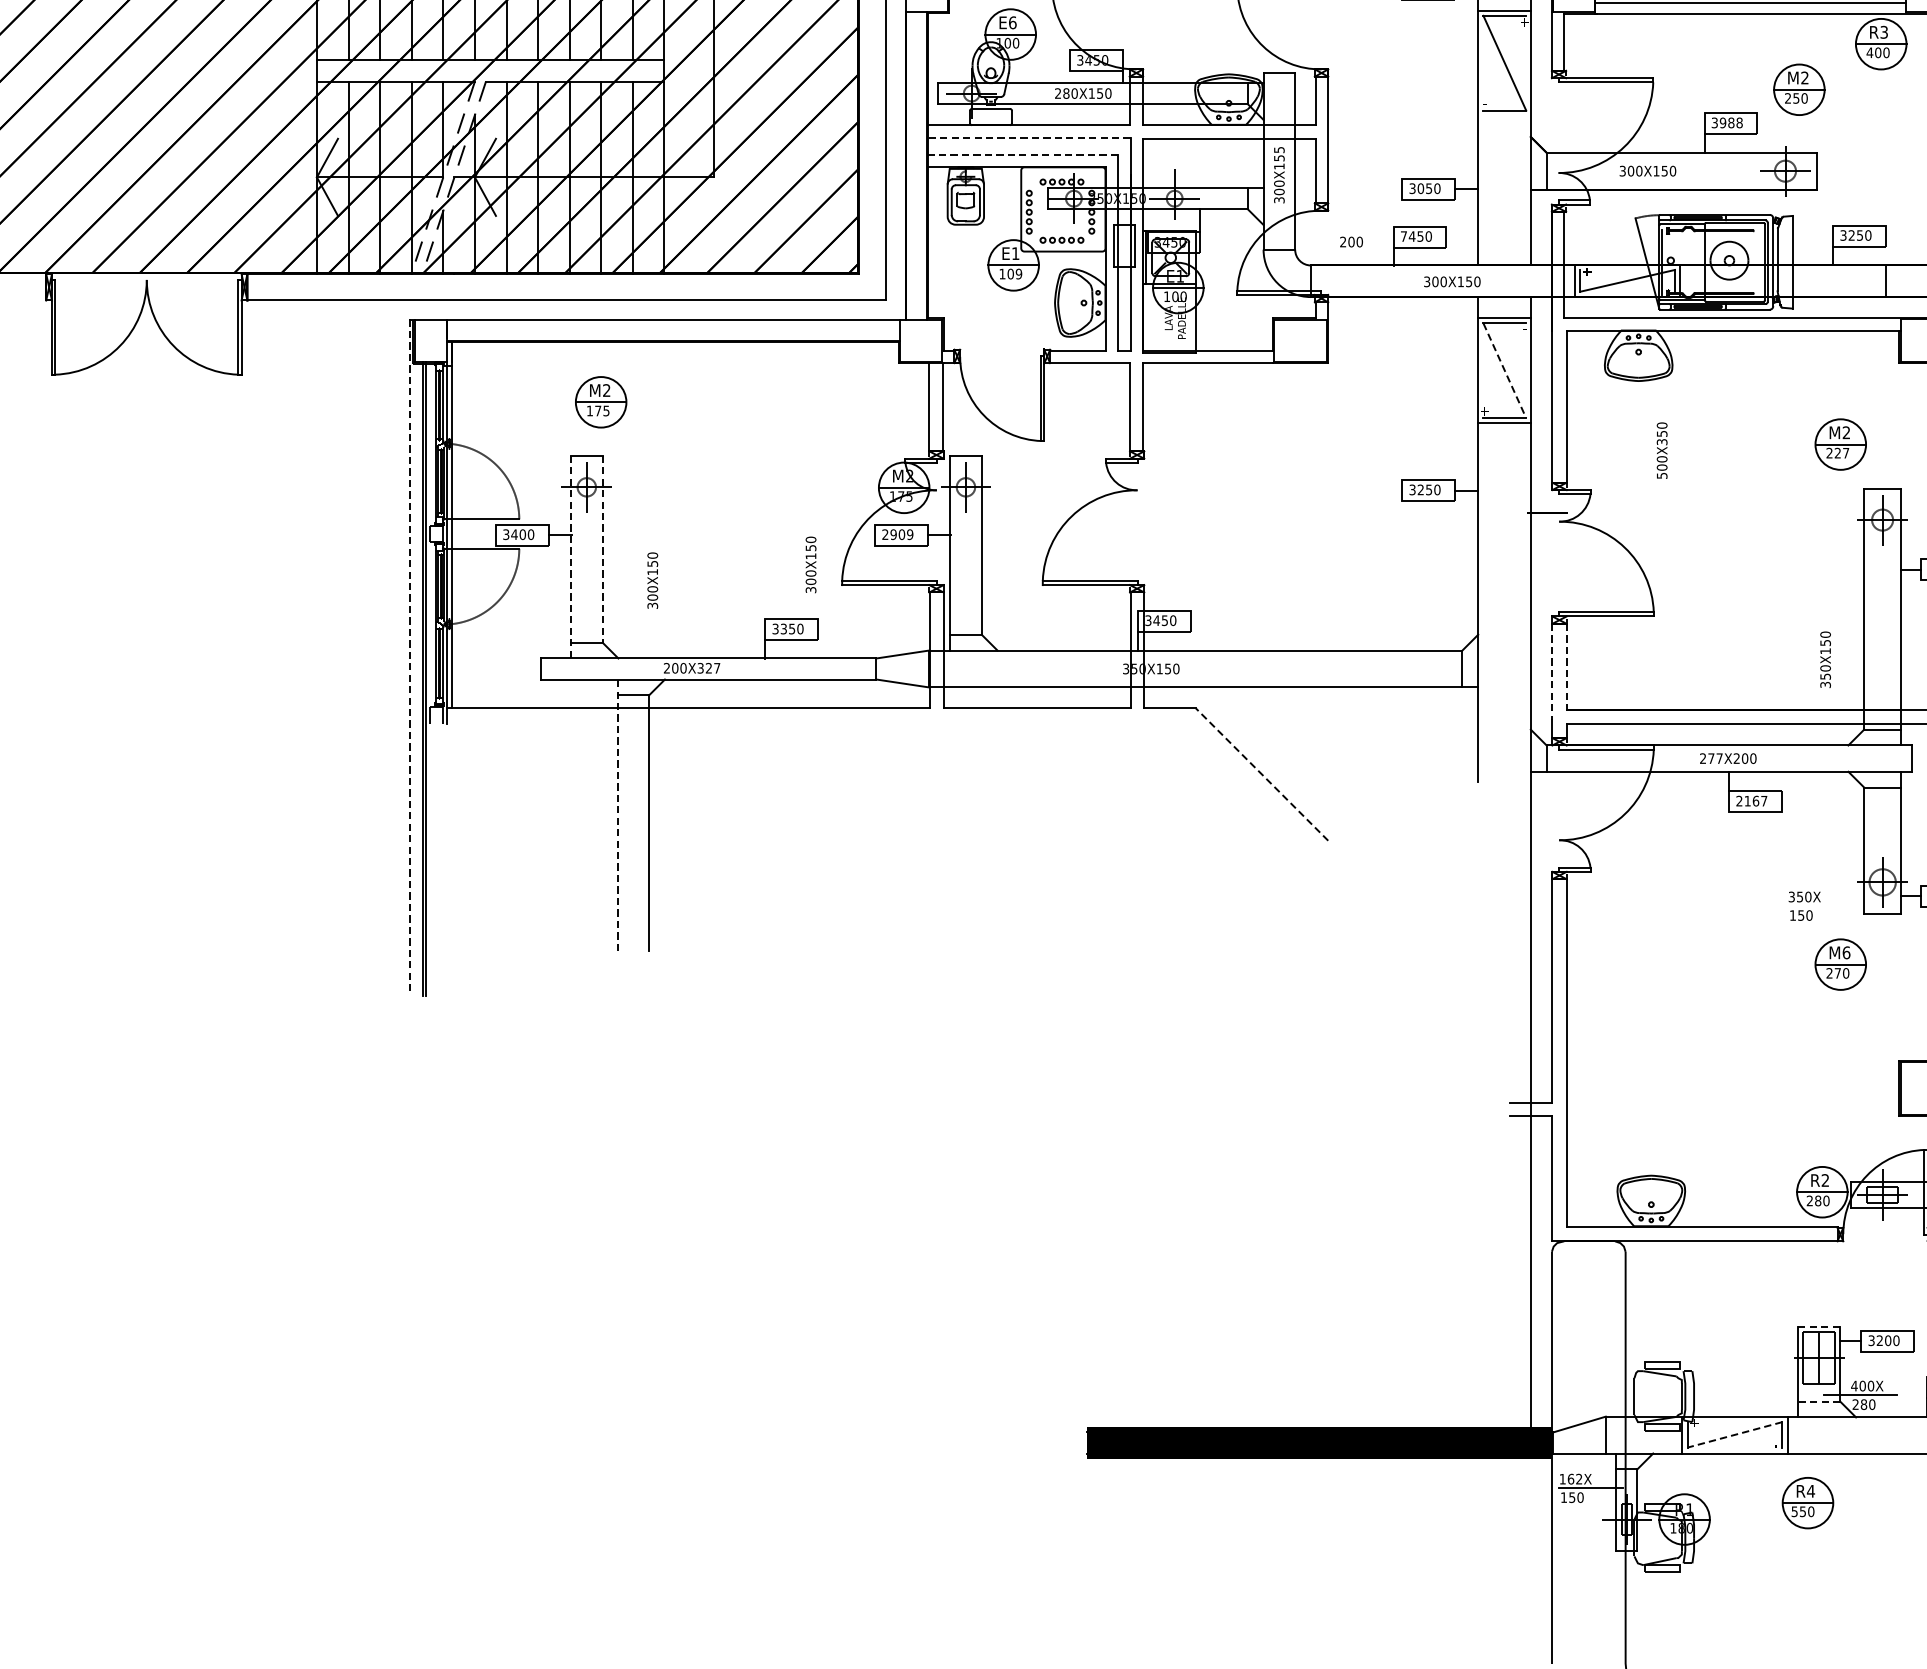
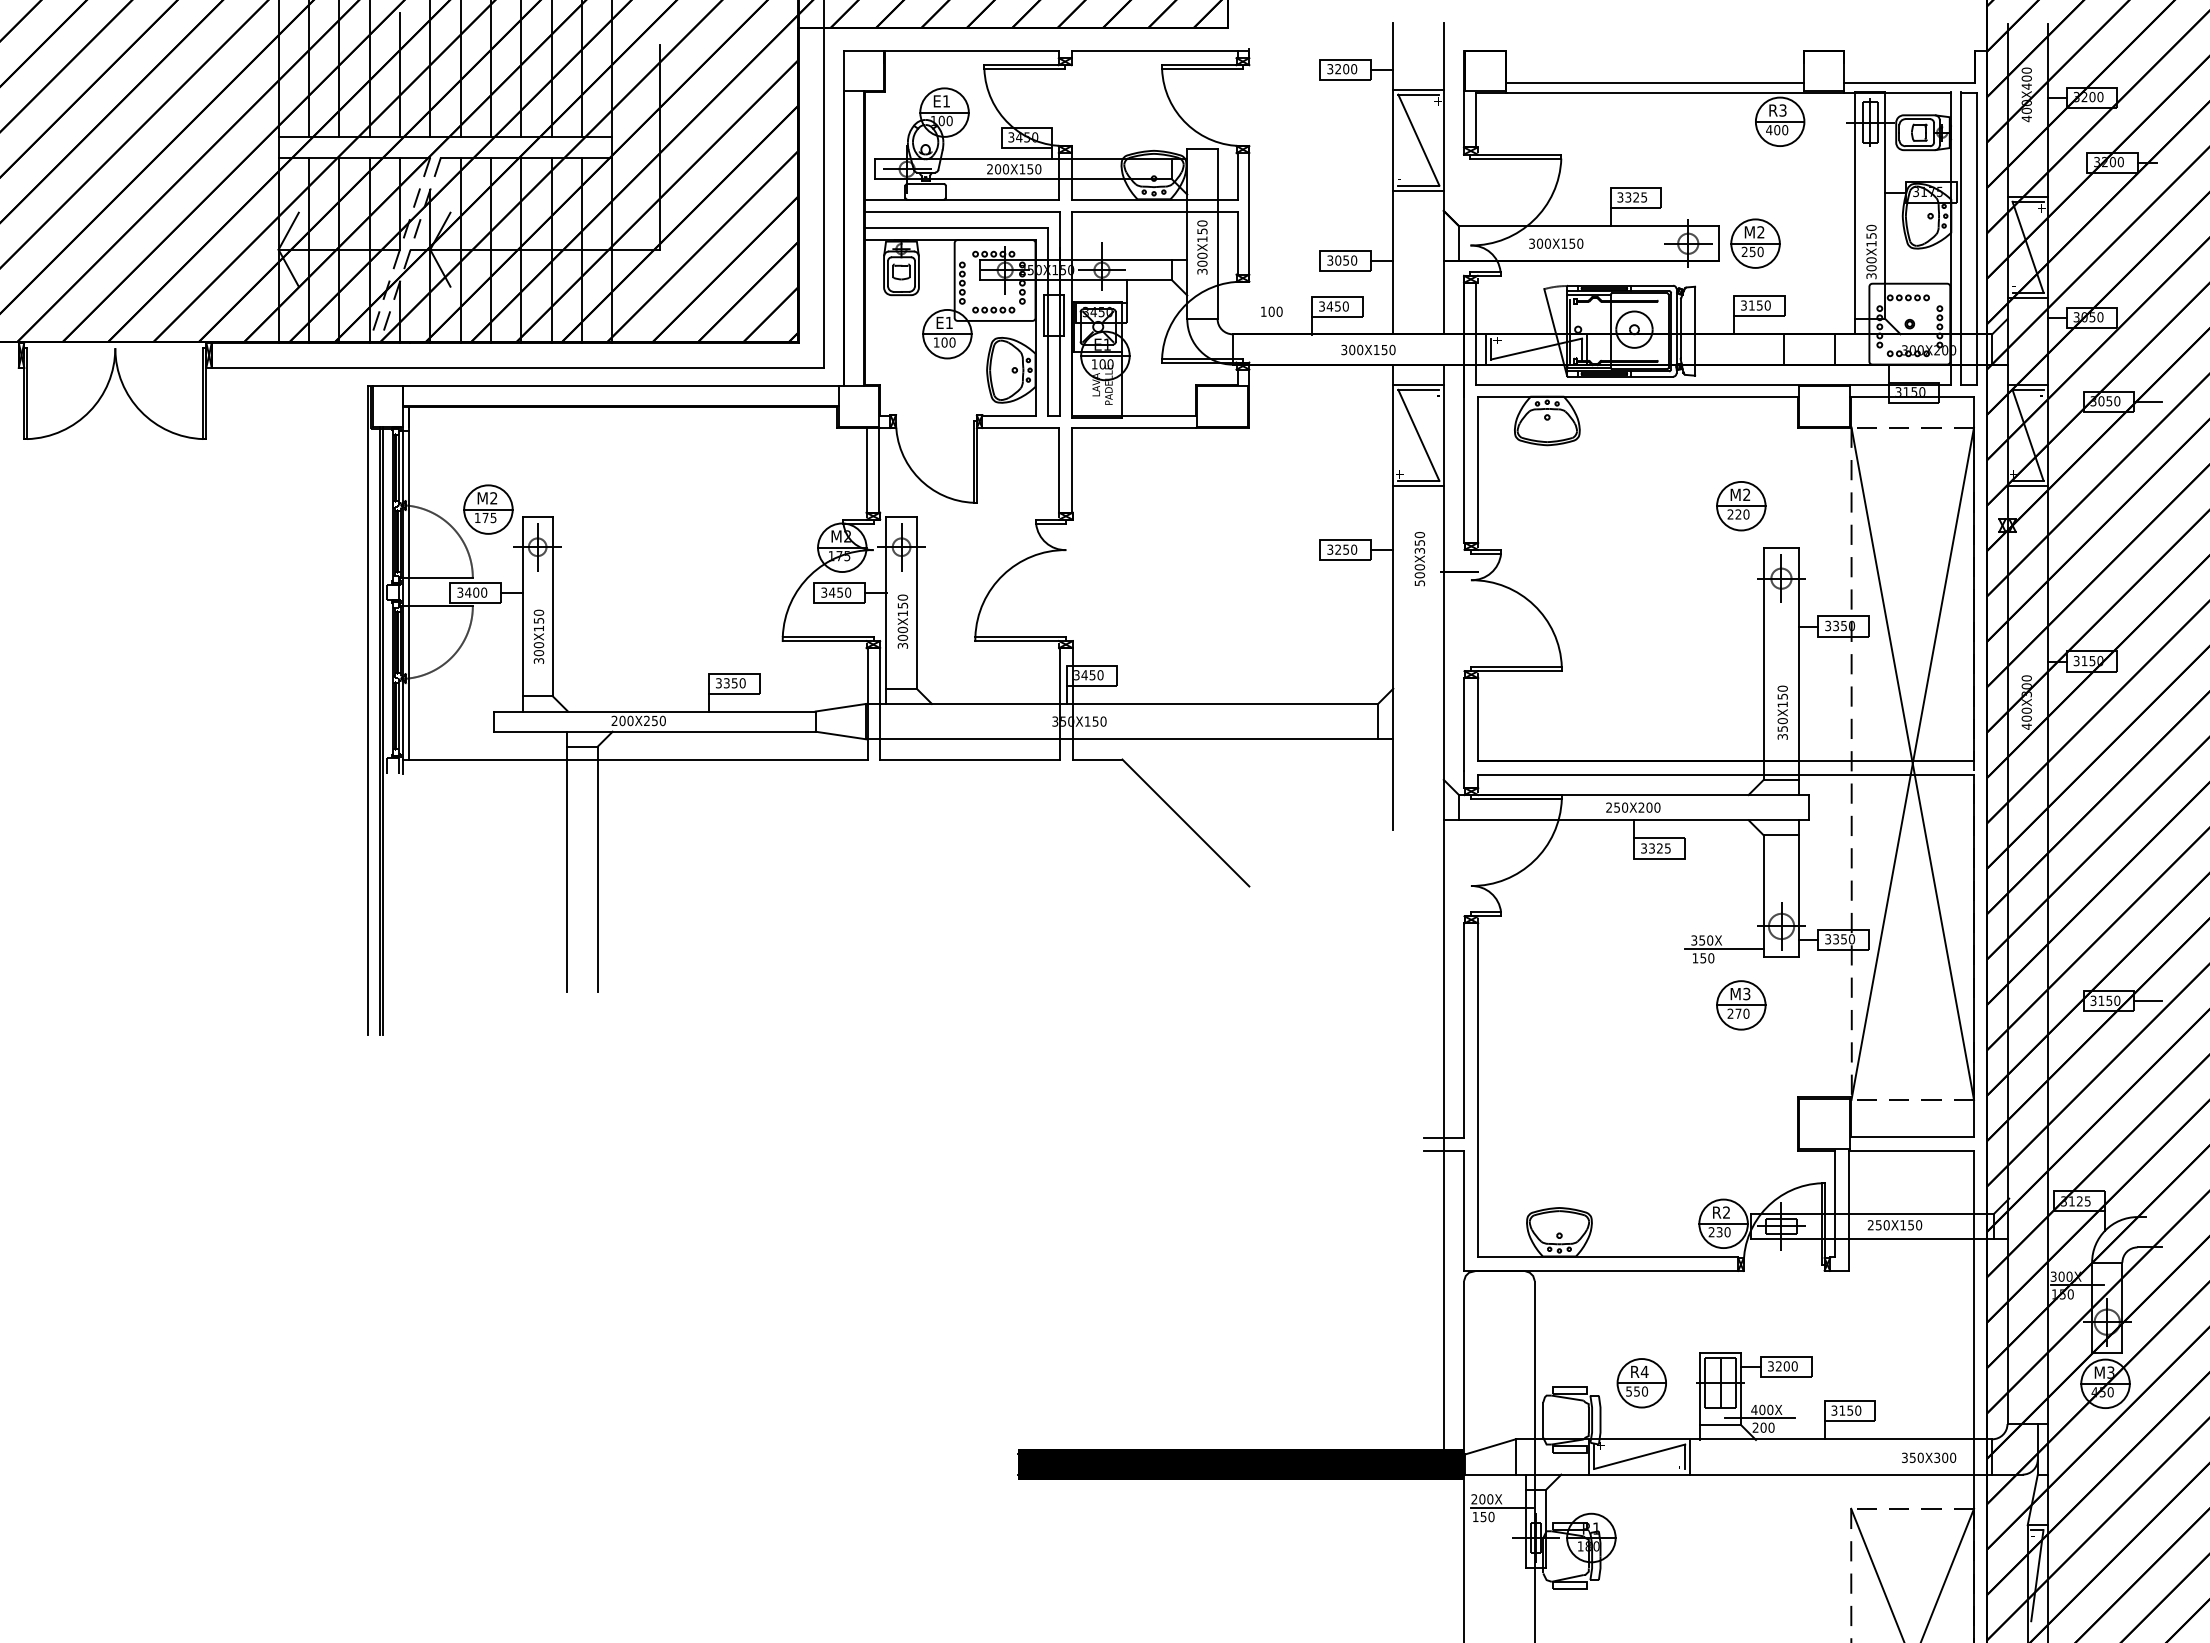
text: (1012, 22) -> (946, 101), E6 -> E1
part: (1799, 89) -> (1755, 243), moved
text: (1066, 93) -> (998, 169), 280X150 -> 200X150
line: (1504, 115) -> (1418, 190), added
text: (1731, 122) -> (1636, 197), 3988 -> 3325
line: (1028, 137) -> (961, 211), dashed -> solid
text: (1279, 150) -> (1202, 223), 300X155 -> 300X150
line: (1022, 154) -> (955, 227), dashed -> solid
text: (1851, 235) -> (1751, 305), 3250 -> 3150
text: (1403, 236) -> (1321, 306), 7450 -> 3450
text: (1342, 241) -> (1263, 311), 200 -> 100
text: (1018, 274) -> (952, 342), 109 -> 100
line: (1504, 370) -> (1418, 435), dashed -> solid
part: (601, 402) -> (488, 509), moved
text: (1661, 451) -> (1419, 559), moved
text: (1846, 453) -> (1746, 514), 227 -> 220
text: (897, 534) -> (835, 592), 2909 -> 3450
line: (602, 549) -> (552, 606), dashed -> solid
line: (571, 557) -> (522, 614), dashed -> solid
text: (810, 564) -> (902, 621), moved
text: (652, 580) -> (538, 636), moved
line: (410, 657) -> (368, 710), dashed -> solid
text: (1825, 659) -> (1782, 712), moved
line: (1566, 666) -> (1478, 719), dashed -> solid
text: (708, 667) -> (654, 720), 200X327 -> 200X250
line: (1552, 673) -> (1464, 725), dashed -> solid
text: (1715, 758) -> (1621, 807), 277X200 -> 250X200
line: (1261, 775) -> (1185, 823), dashed -> solid
text: (1751, 801) -> (1655, 848), 2167 -> 3325
line: (617, 814) -> (567, 861), dashed -> solid
line: (1823, 905) -> (1724, 948), added
text: (1846, 952) -> (1746, 993), M6 -> M3
text: (1818, 1201) -> (1719, 1232), 280 -> 230
line: (1820, 1327) -> (1721, 1353), dashed -> solid
line: (1819, 1401) -> (1720, 1424), dashed -> solid
text: (1863, 1404) -> (1763, 1427), 280 -> 200
line: (1734, 1434) -> (1639, 1456), dashed -> solid
text: (1571, 1479) -> (1482, 1499), 162X -> 200X
part: (1807, 1503) -> (1641, 1383), moved

